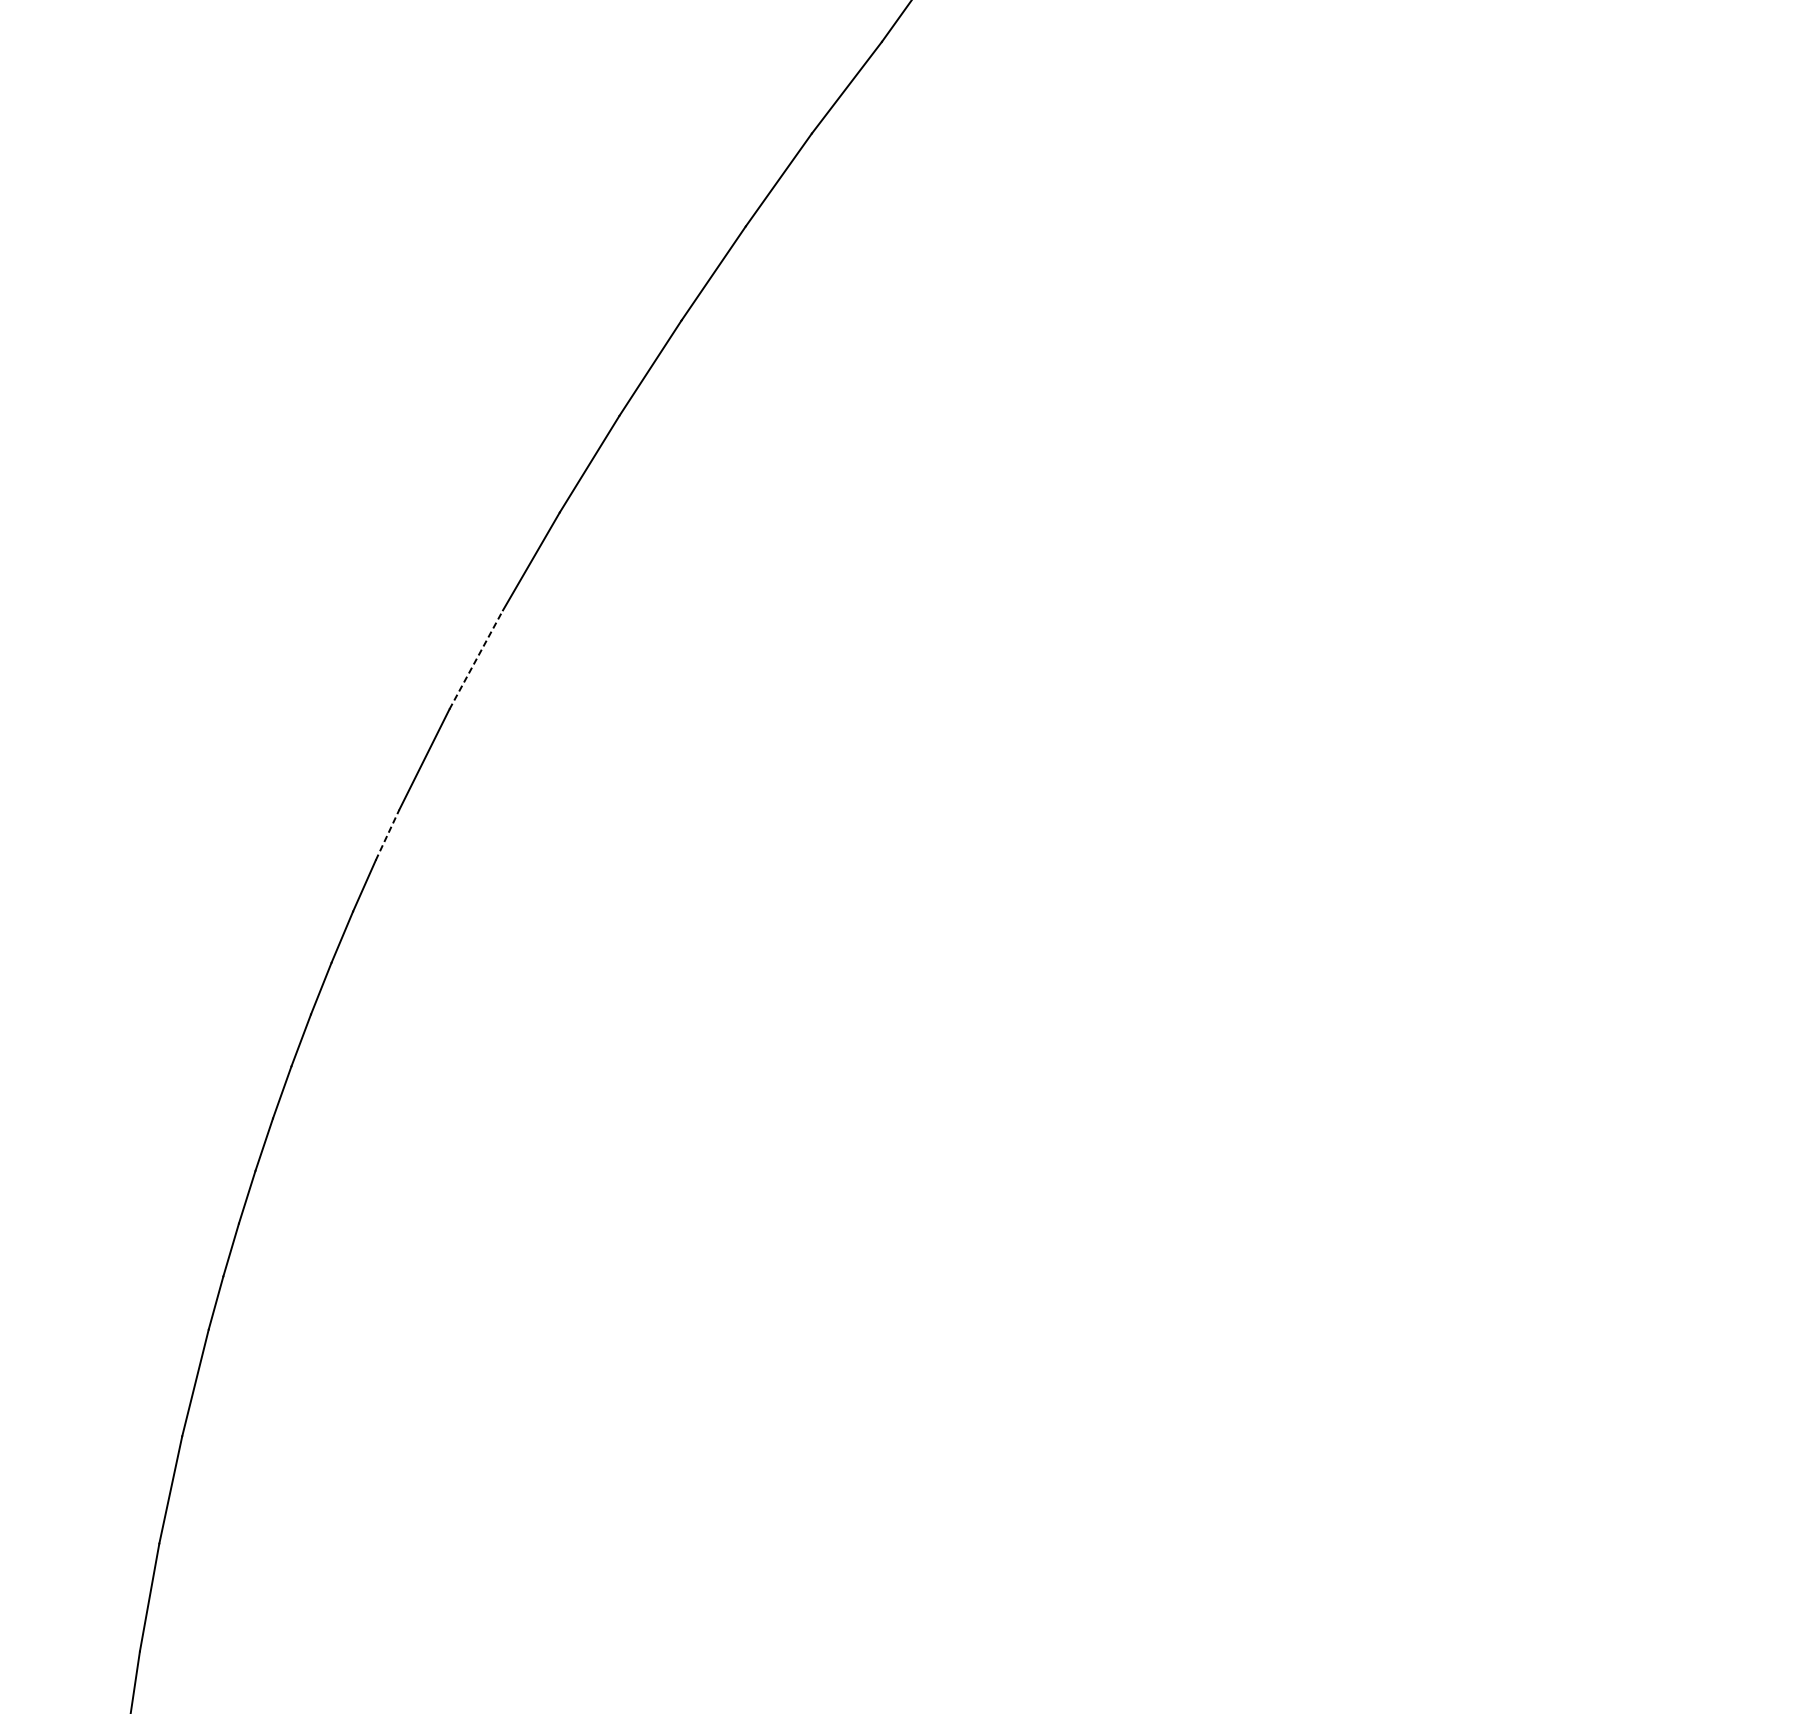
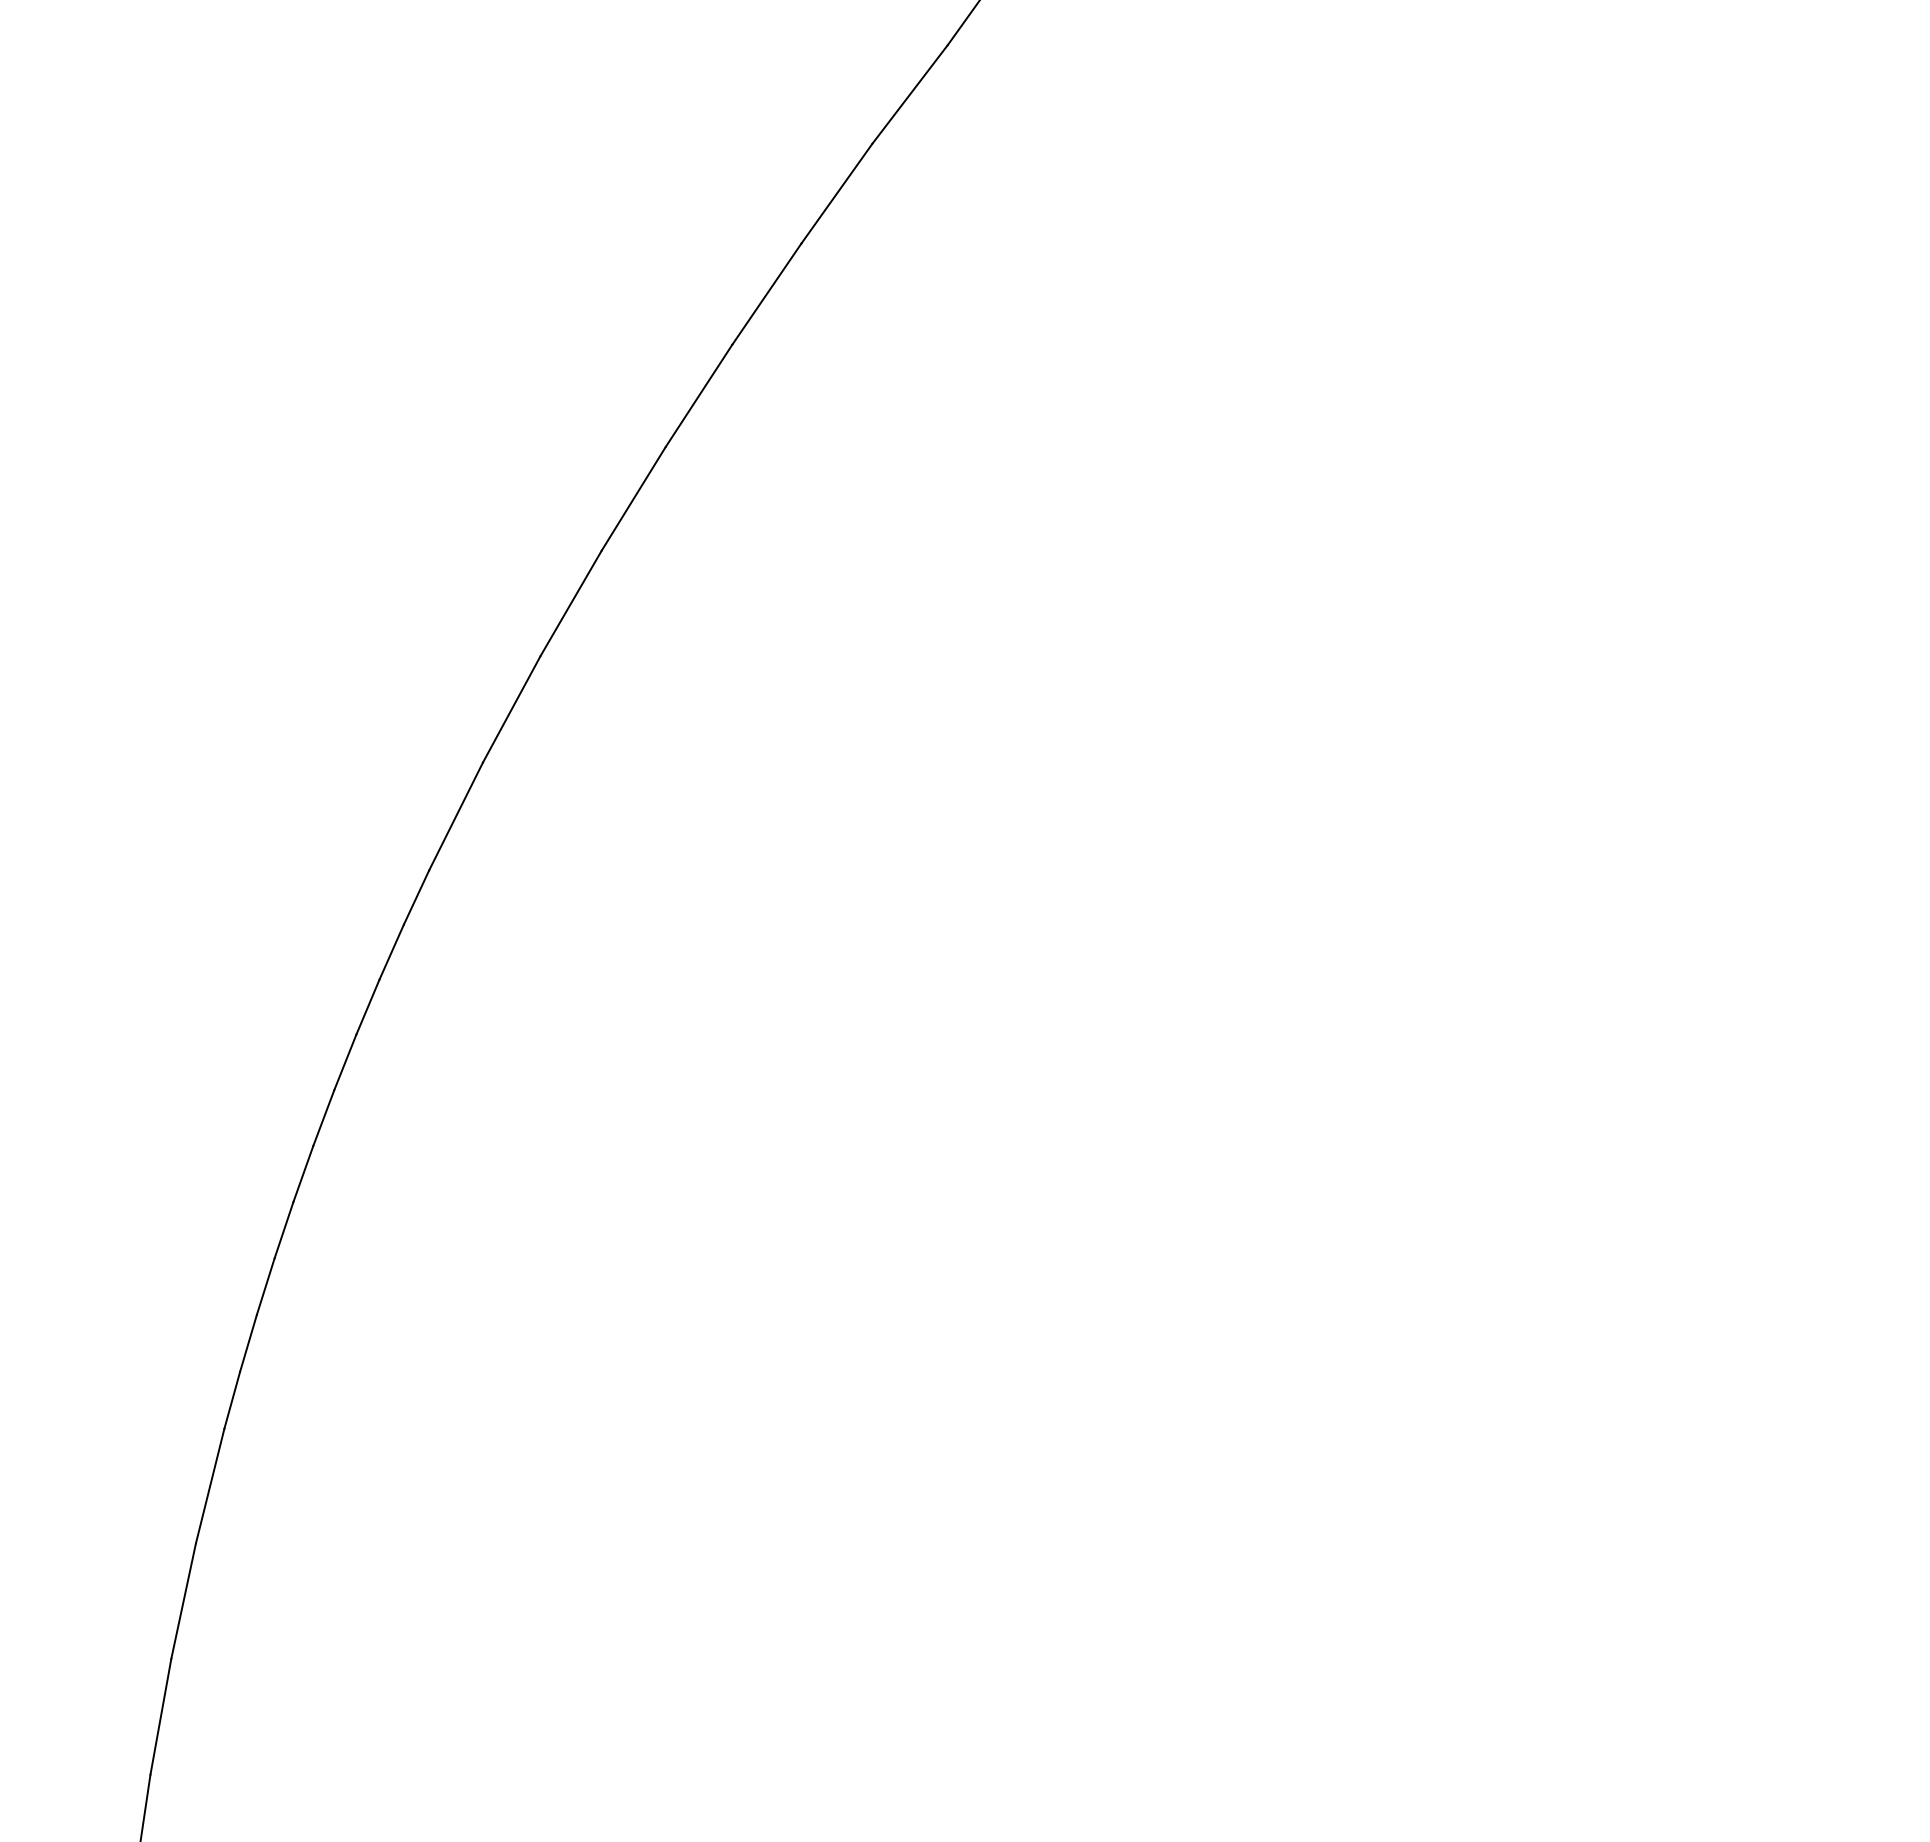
line: (475, 660) -> (511, 709), dashed -> solid
line: (387, 835) -> (416, 897), dashed -> solid

